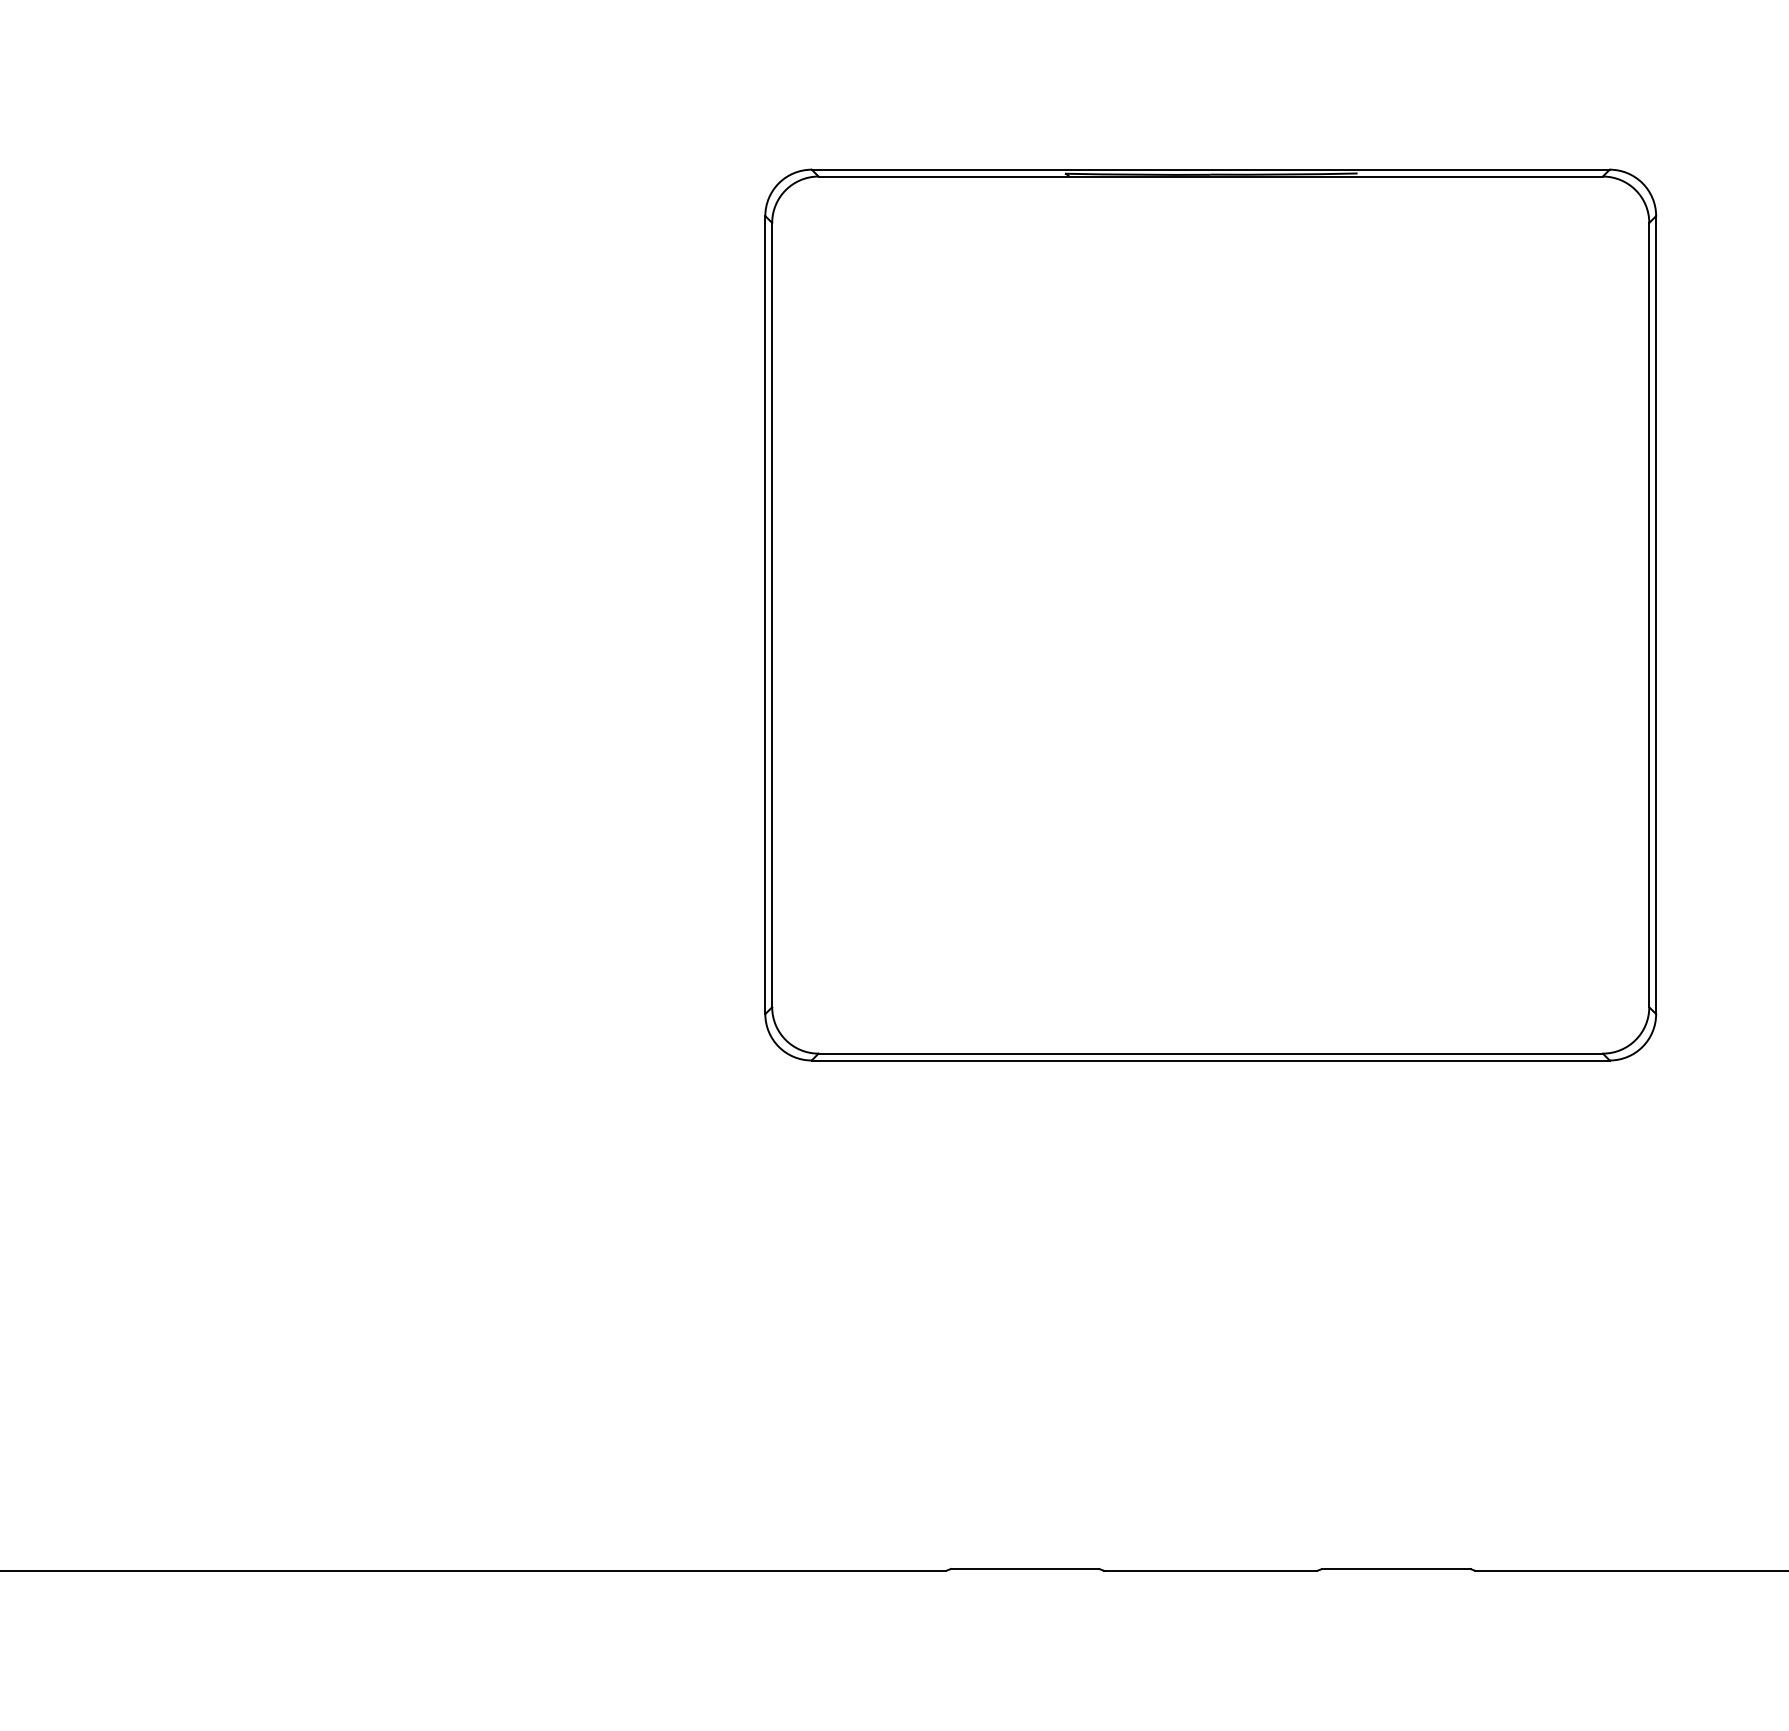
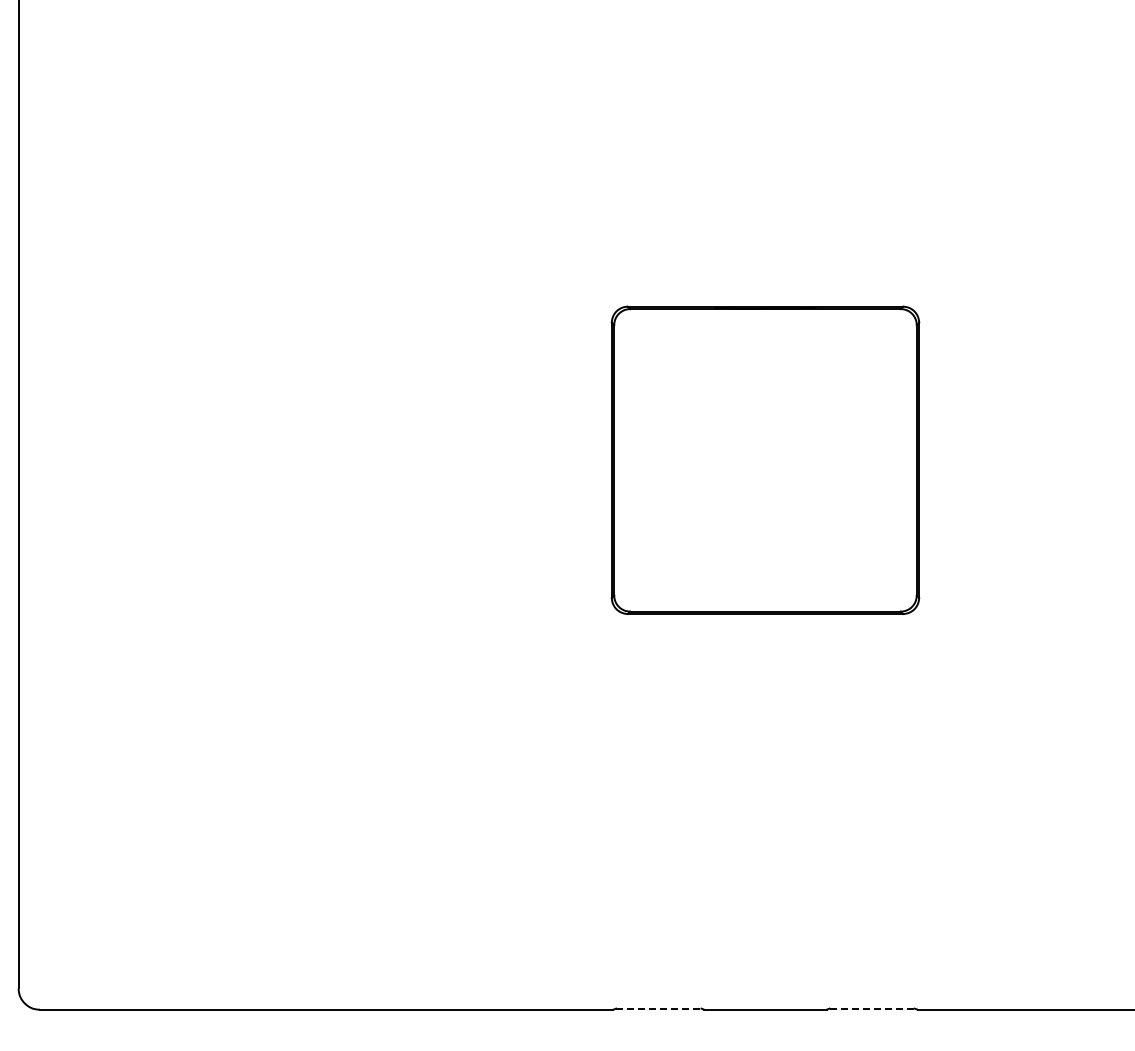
part: (1210, 615) -> (765, 460), size x0.6
line: (1024, 1568) -> (658, 1008), solid -> dashed
line: (1396, 1568) -> (872, 1008), solid -> dashed

